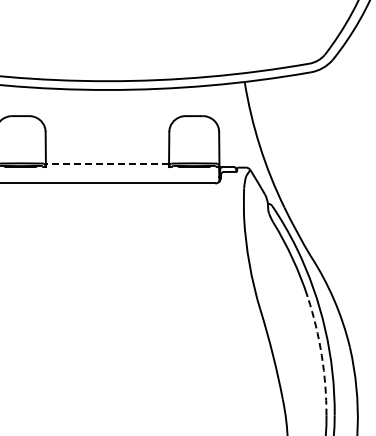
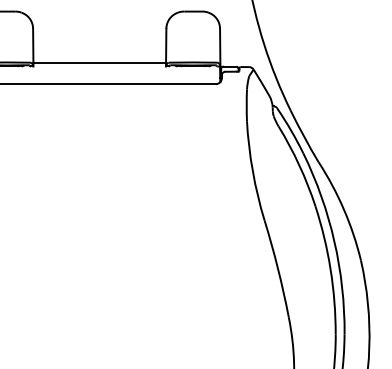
line: (107, 164) -> (99, 63), dashed -> solid
arc: (321, 355) -> (330, 269), dashed -> solid

